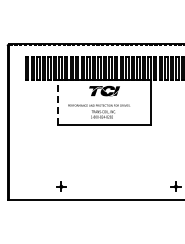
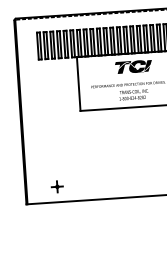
line: (57, 102) -> (78, 84), dashed -> solid
part: (61, 186) -> (57, 186), moved

